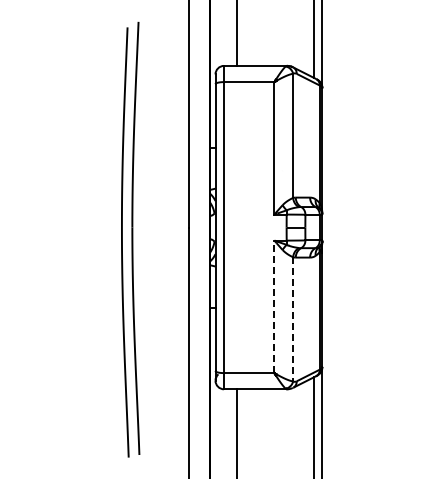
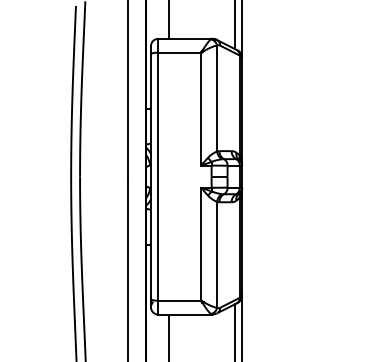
line: (274, 306) -> (201, 243), dashed -> solid
line: (293, 319) -> (217, 255), dashed -> solid

